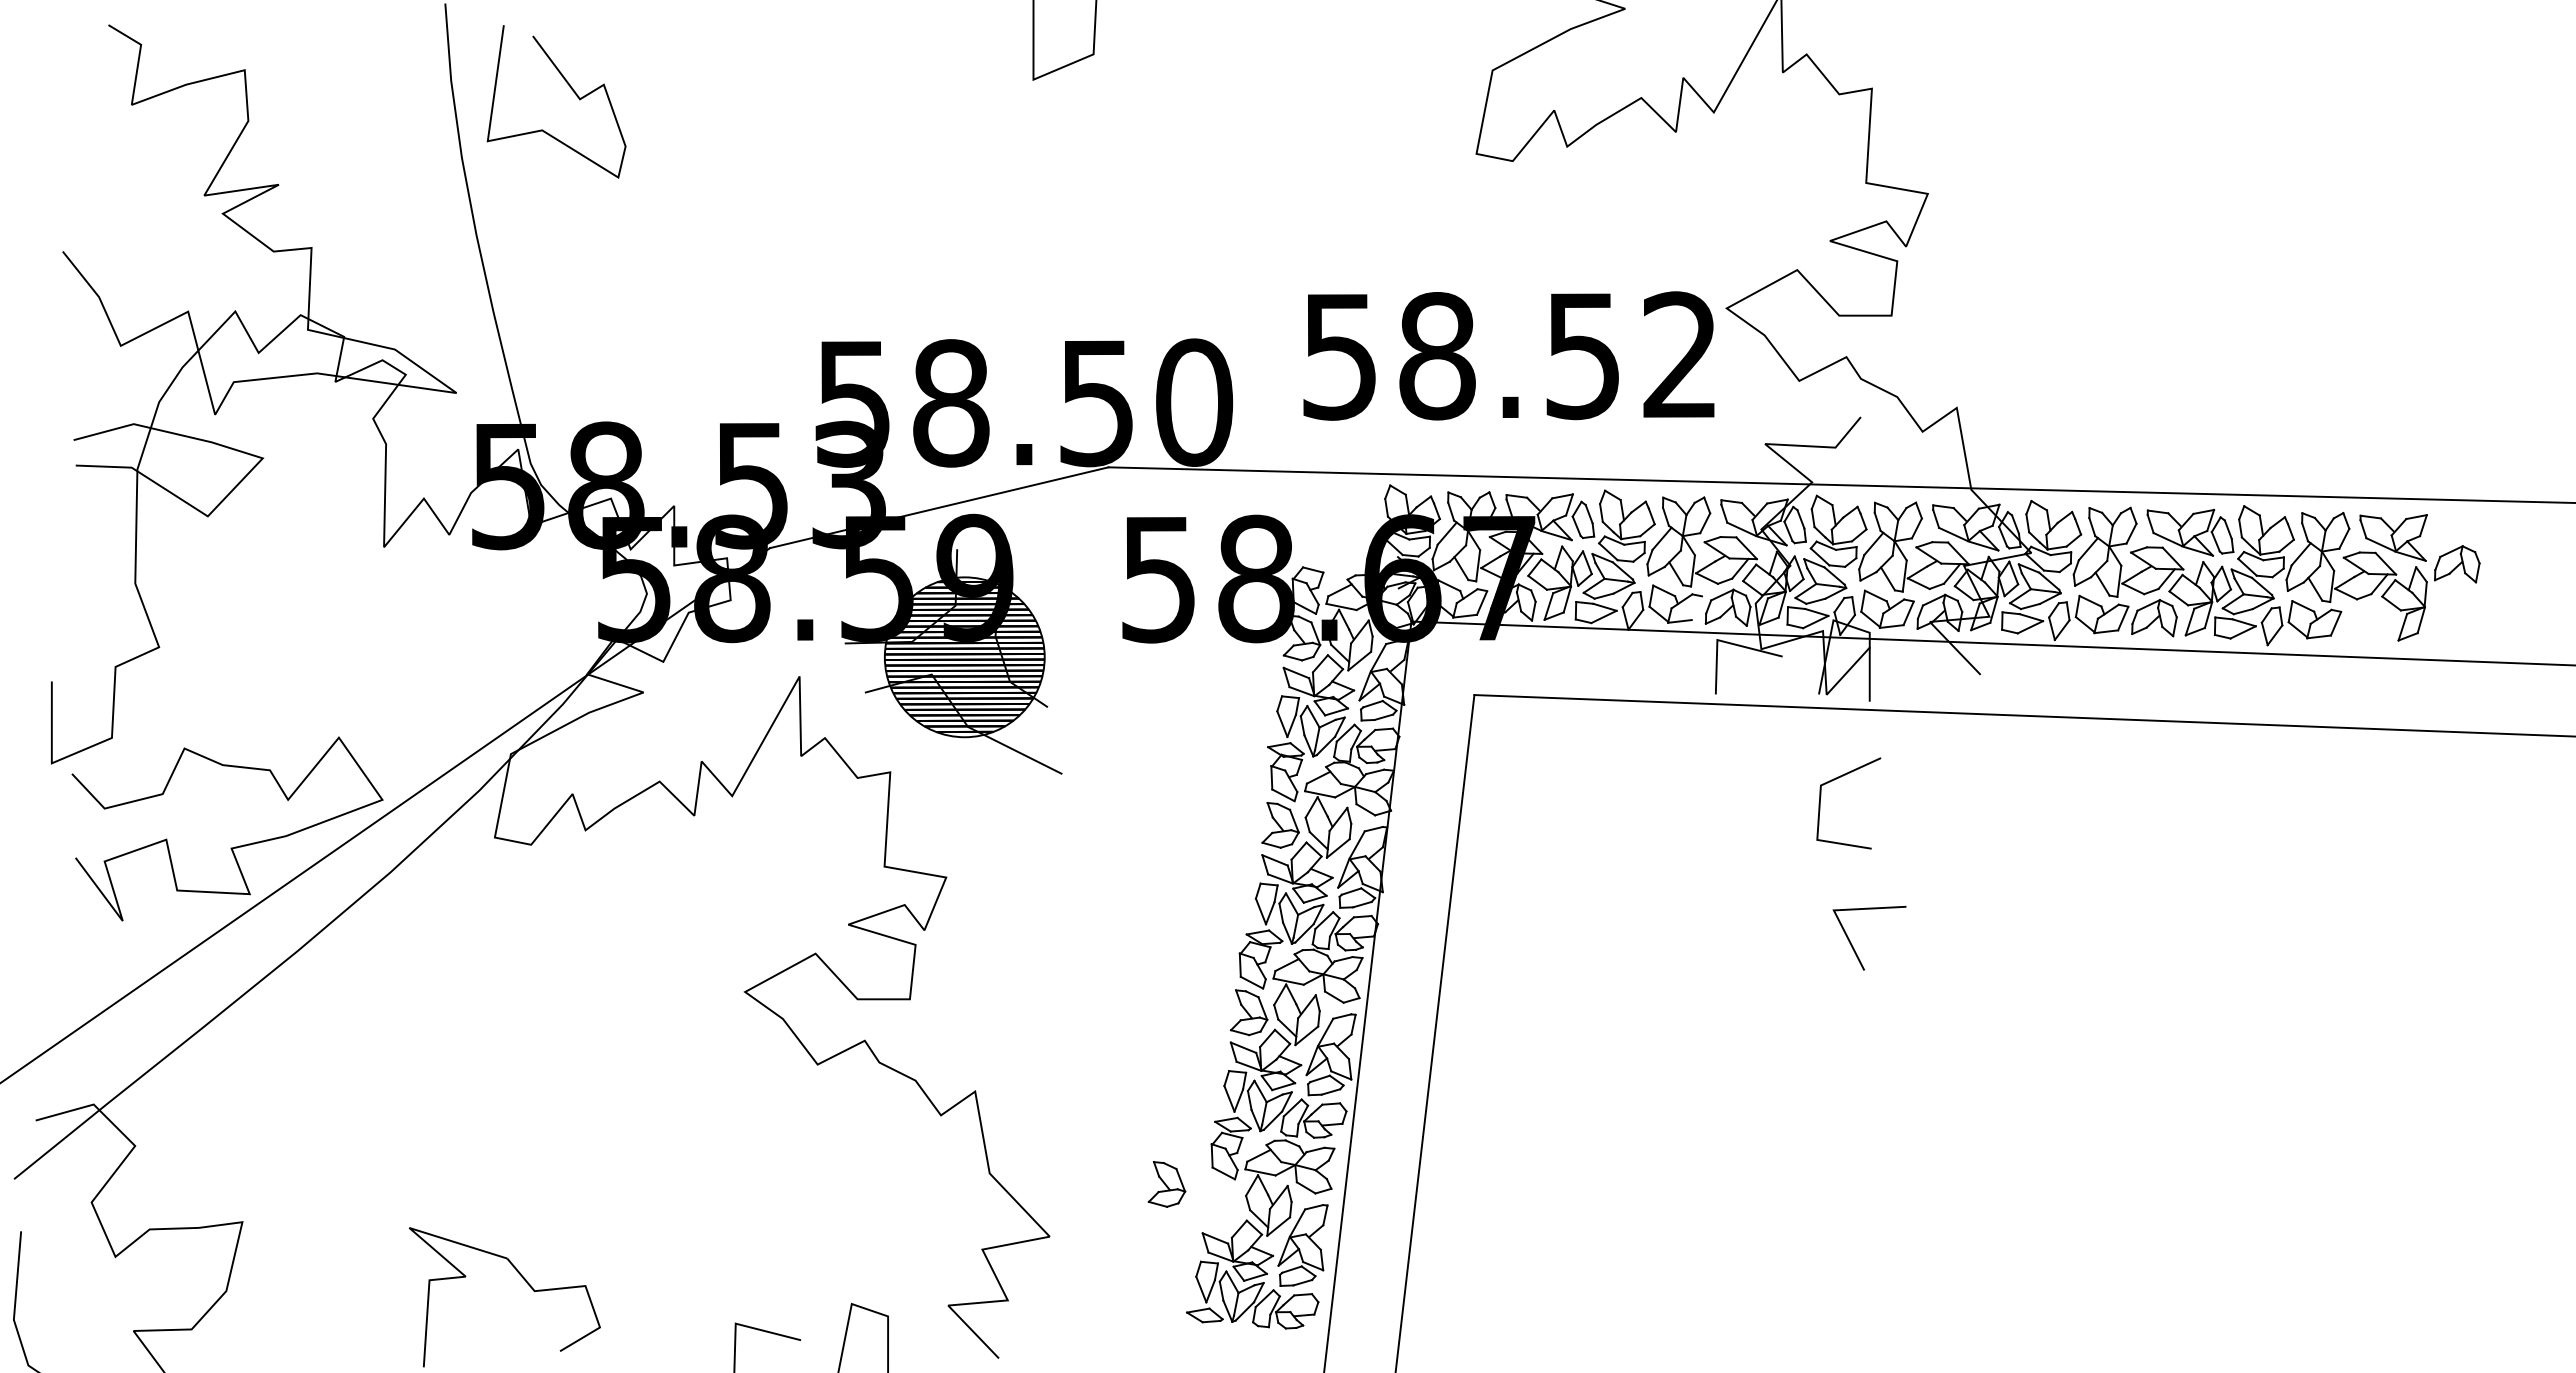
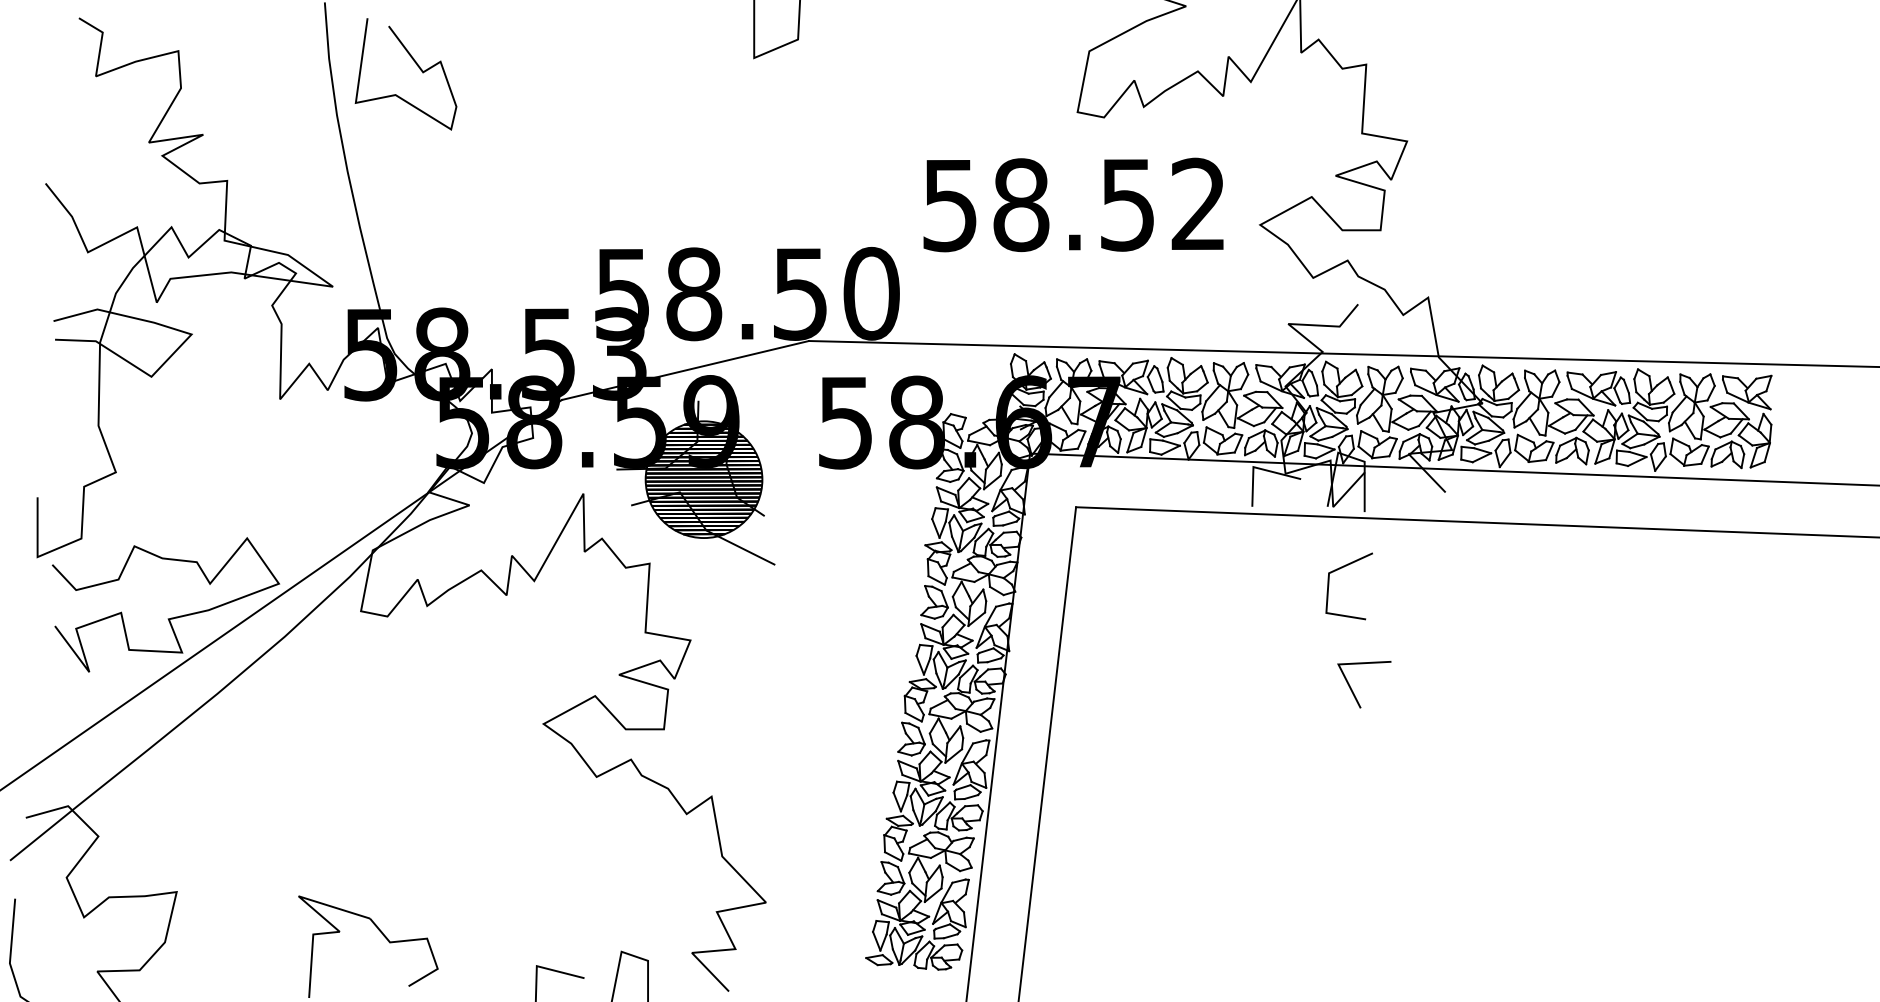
text: (1508, 355) -> (1073, 204), moved
part: (2457, 564) -> (1728, 455), moved
line: (1696, 608) -> (1238, 444), added
part: (1166, 1184) -> (890, 878), moved

